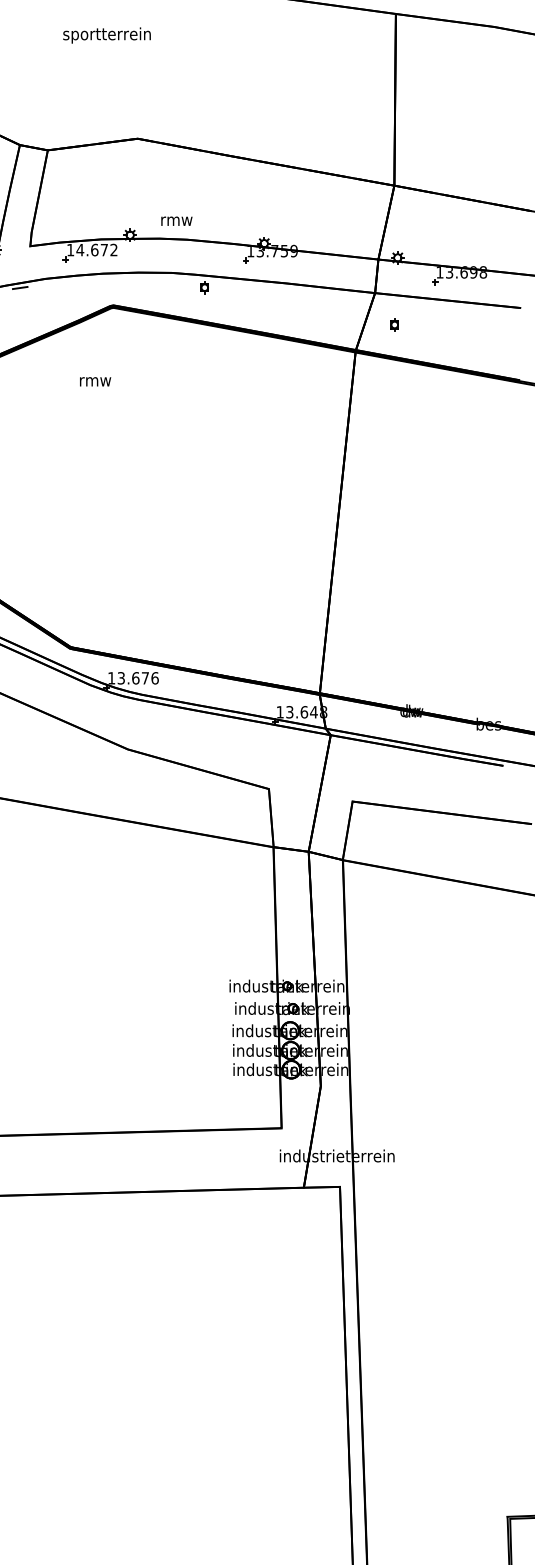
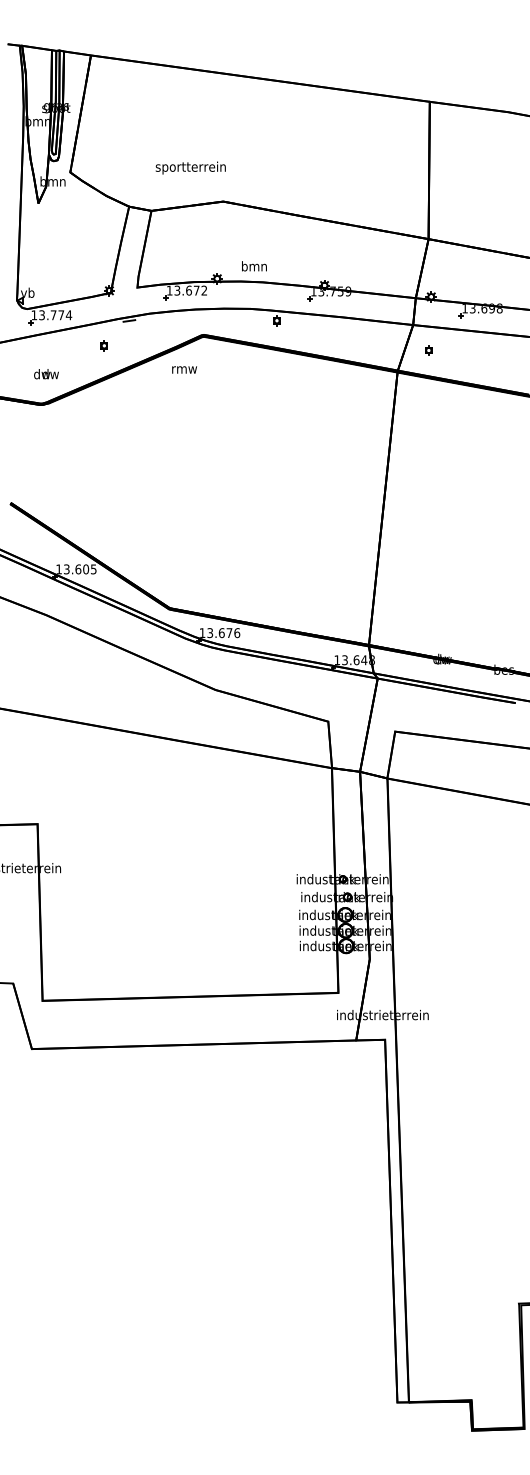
text: (106, 34) -> (190, 167), moved
text: (176, 219) -> (254, 266), rmw -> bmn
text: (80, 249) -> (177, 290), 14.672 -> 13.672
text: (95, 381) -> (184, 369), moved

